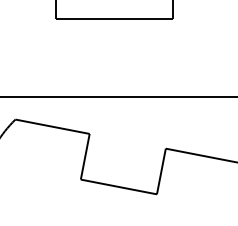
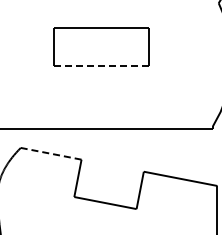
line: (114, 18) -> (101, 65), solid -> dashed
line: (52, 126) -> (51, 153), solid -> dashed

